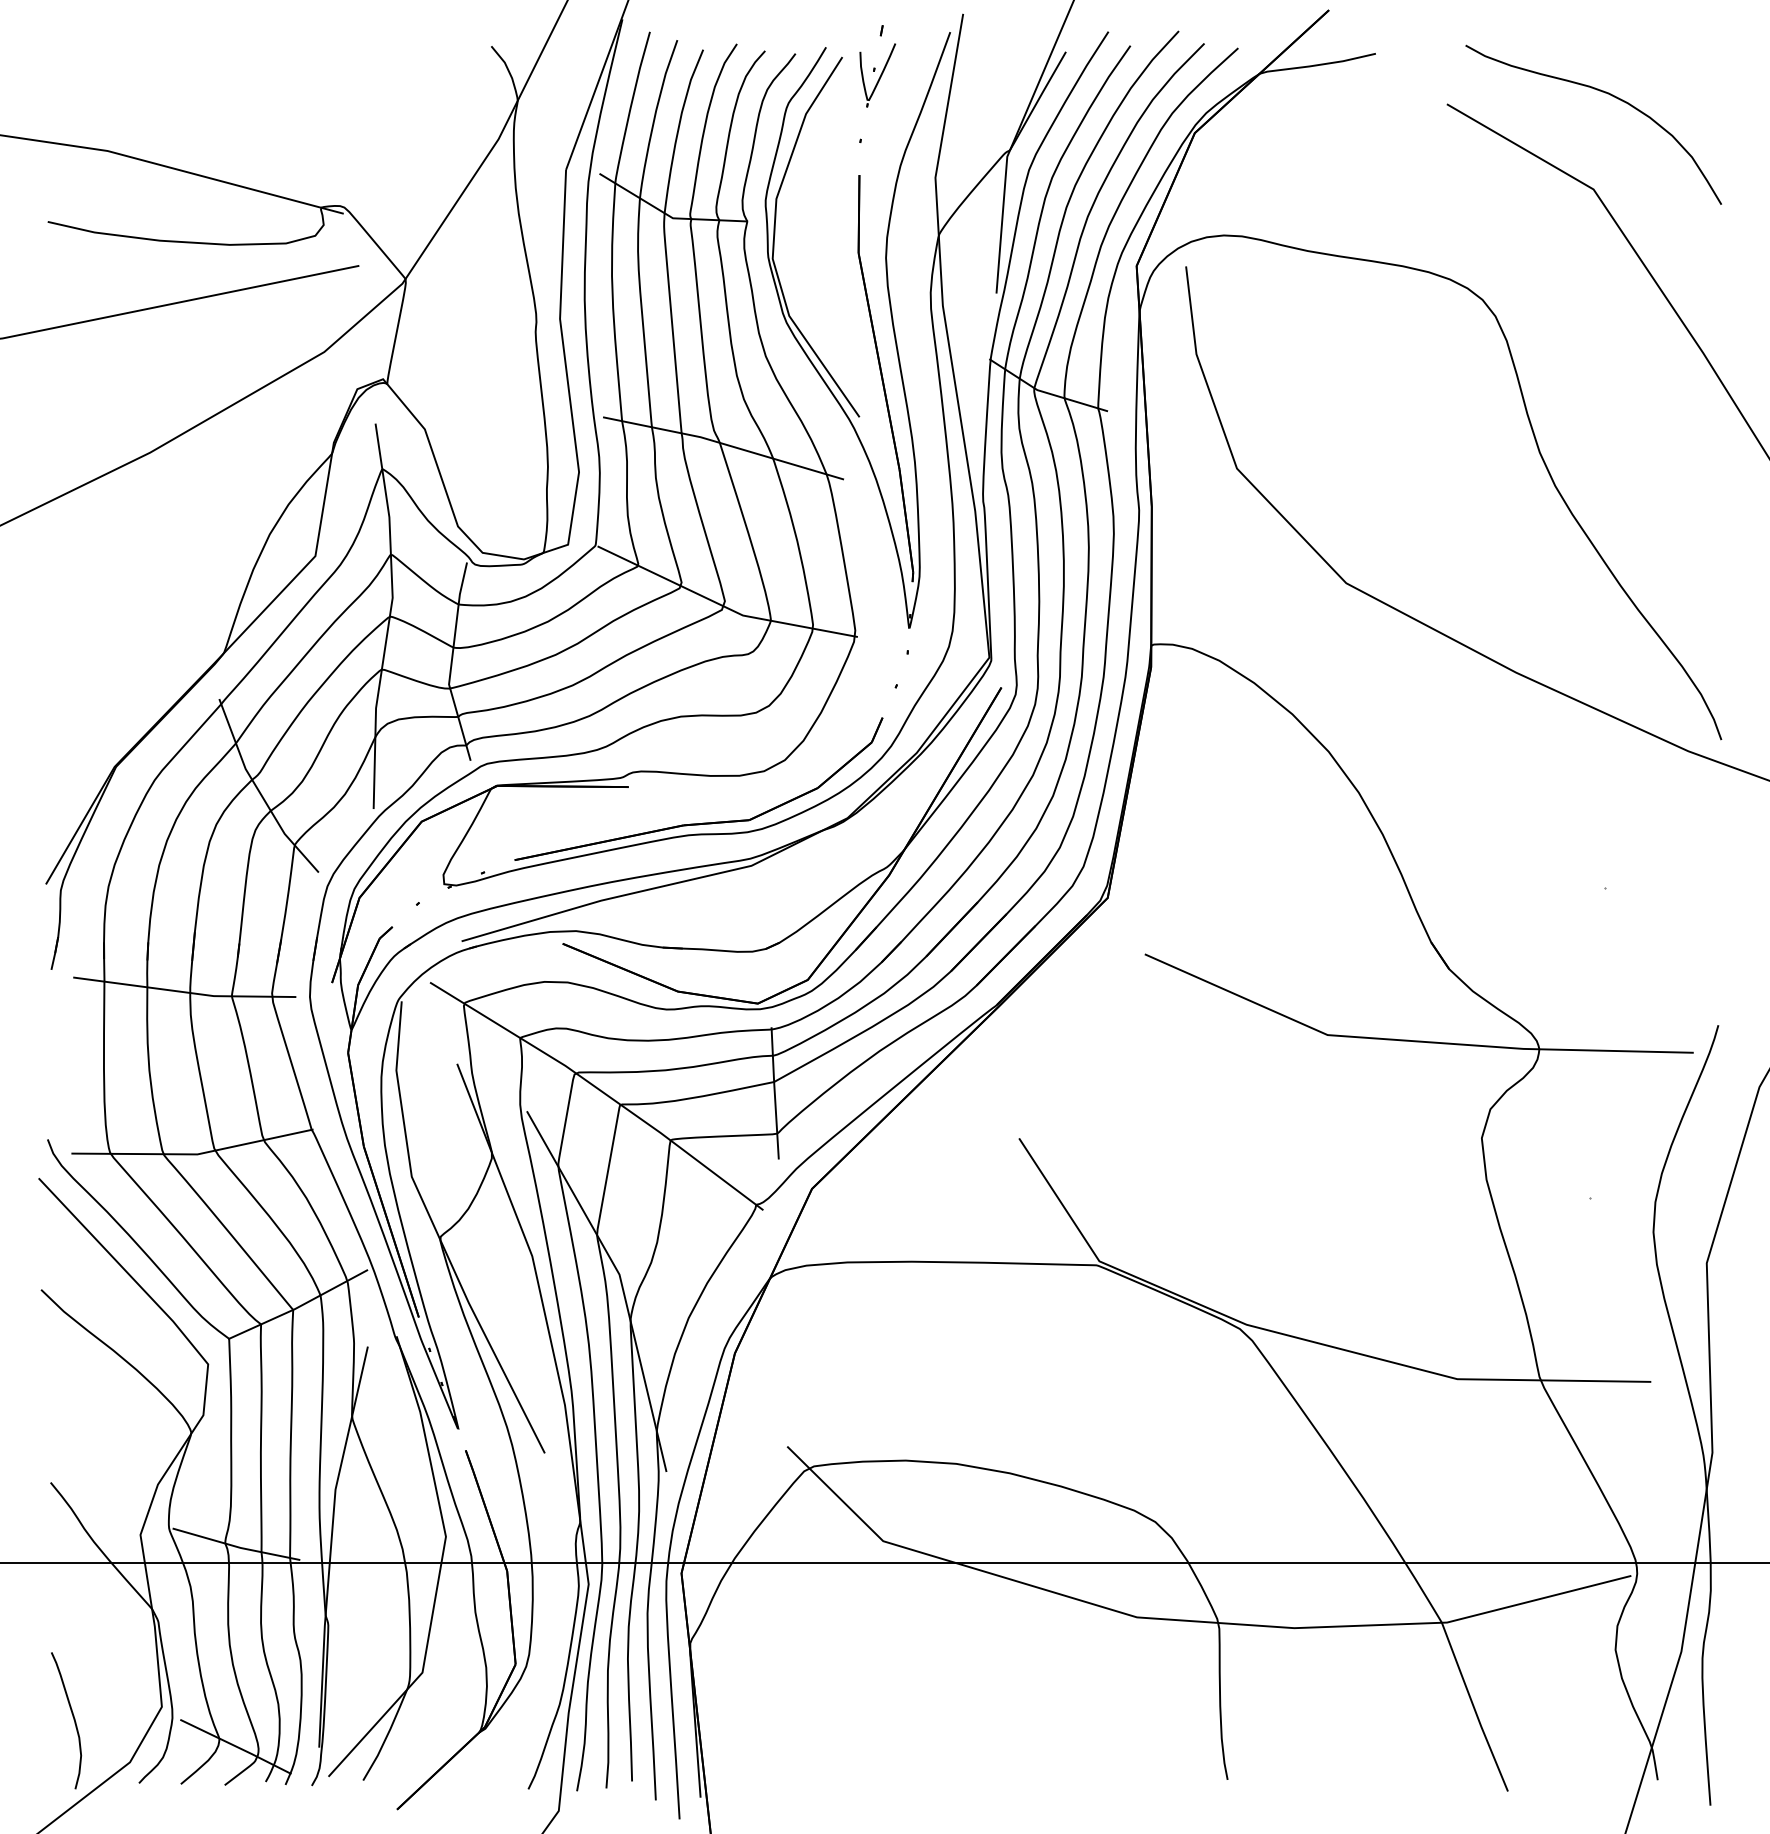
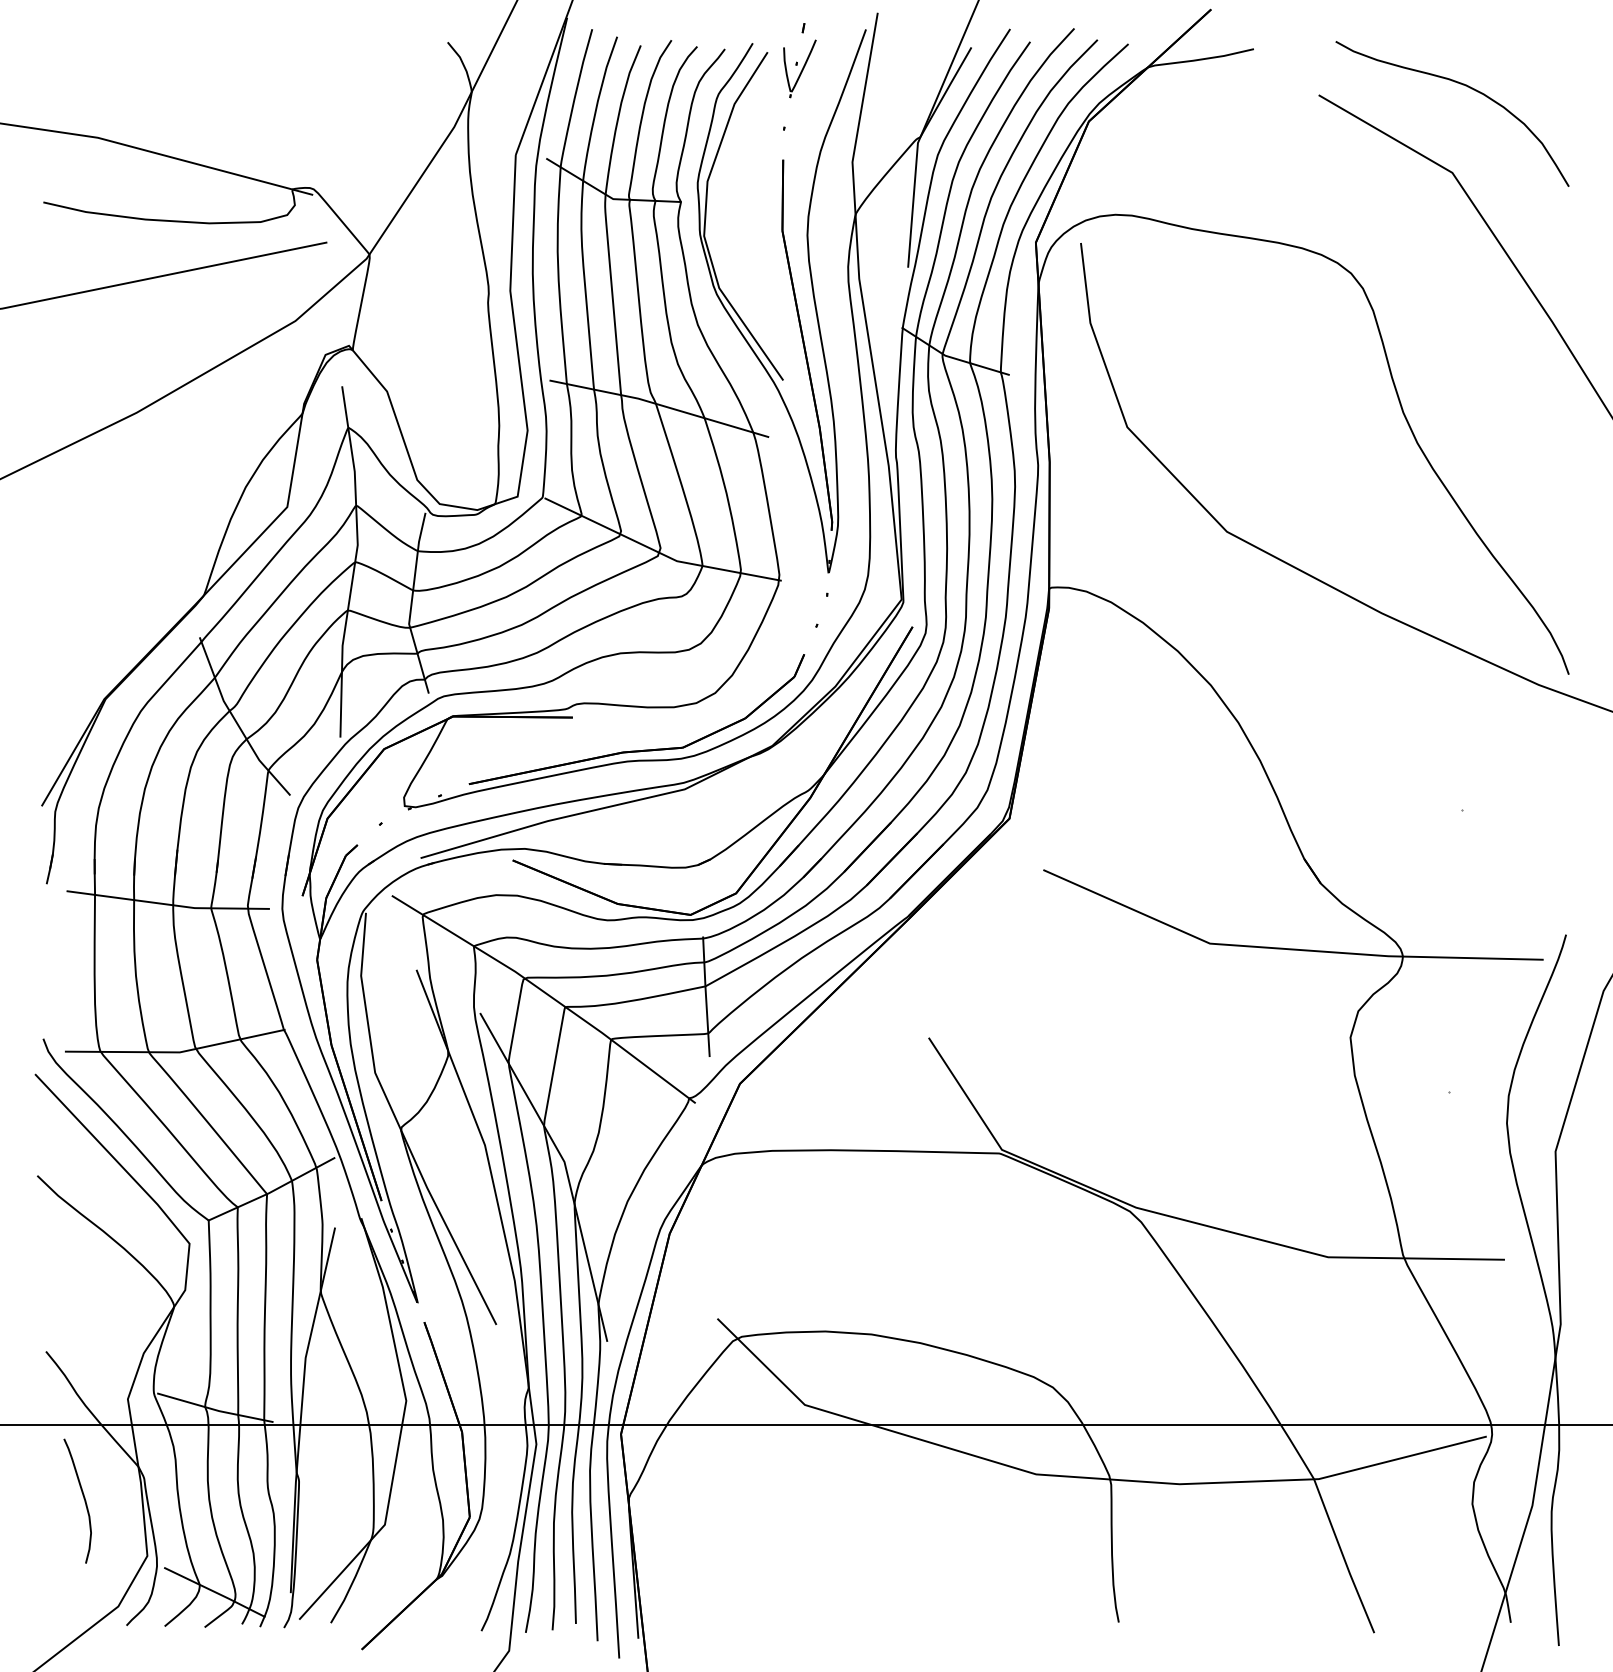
curve: (73, 1720) -> (84, 1500), moved

